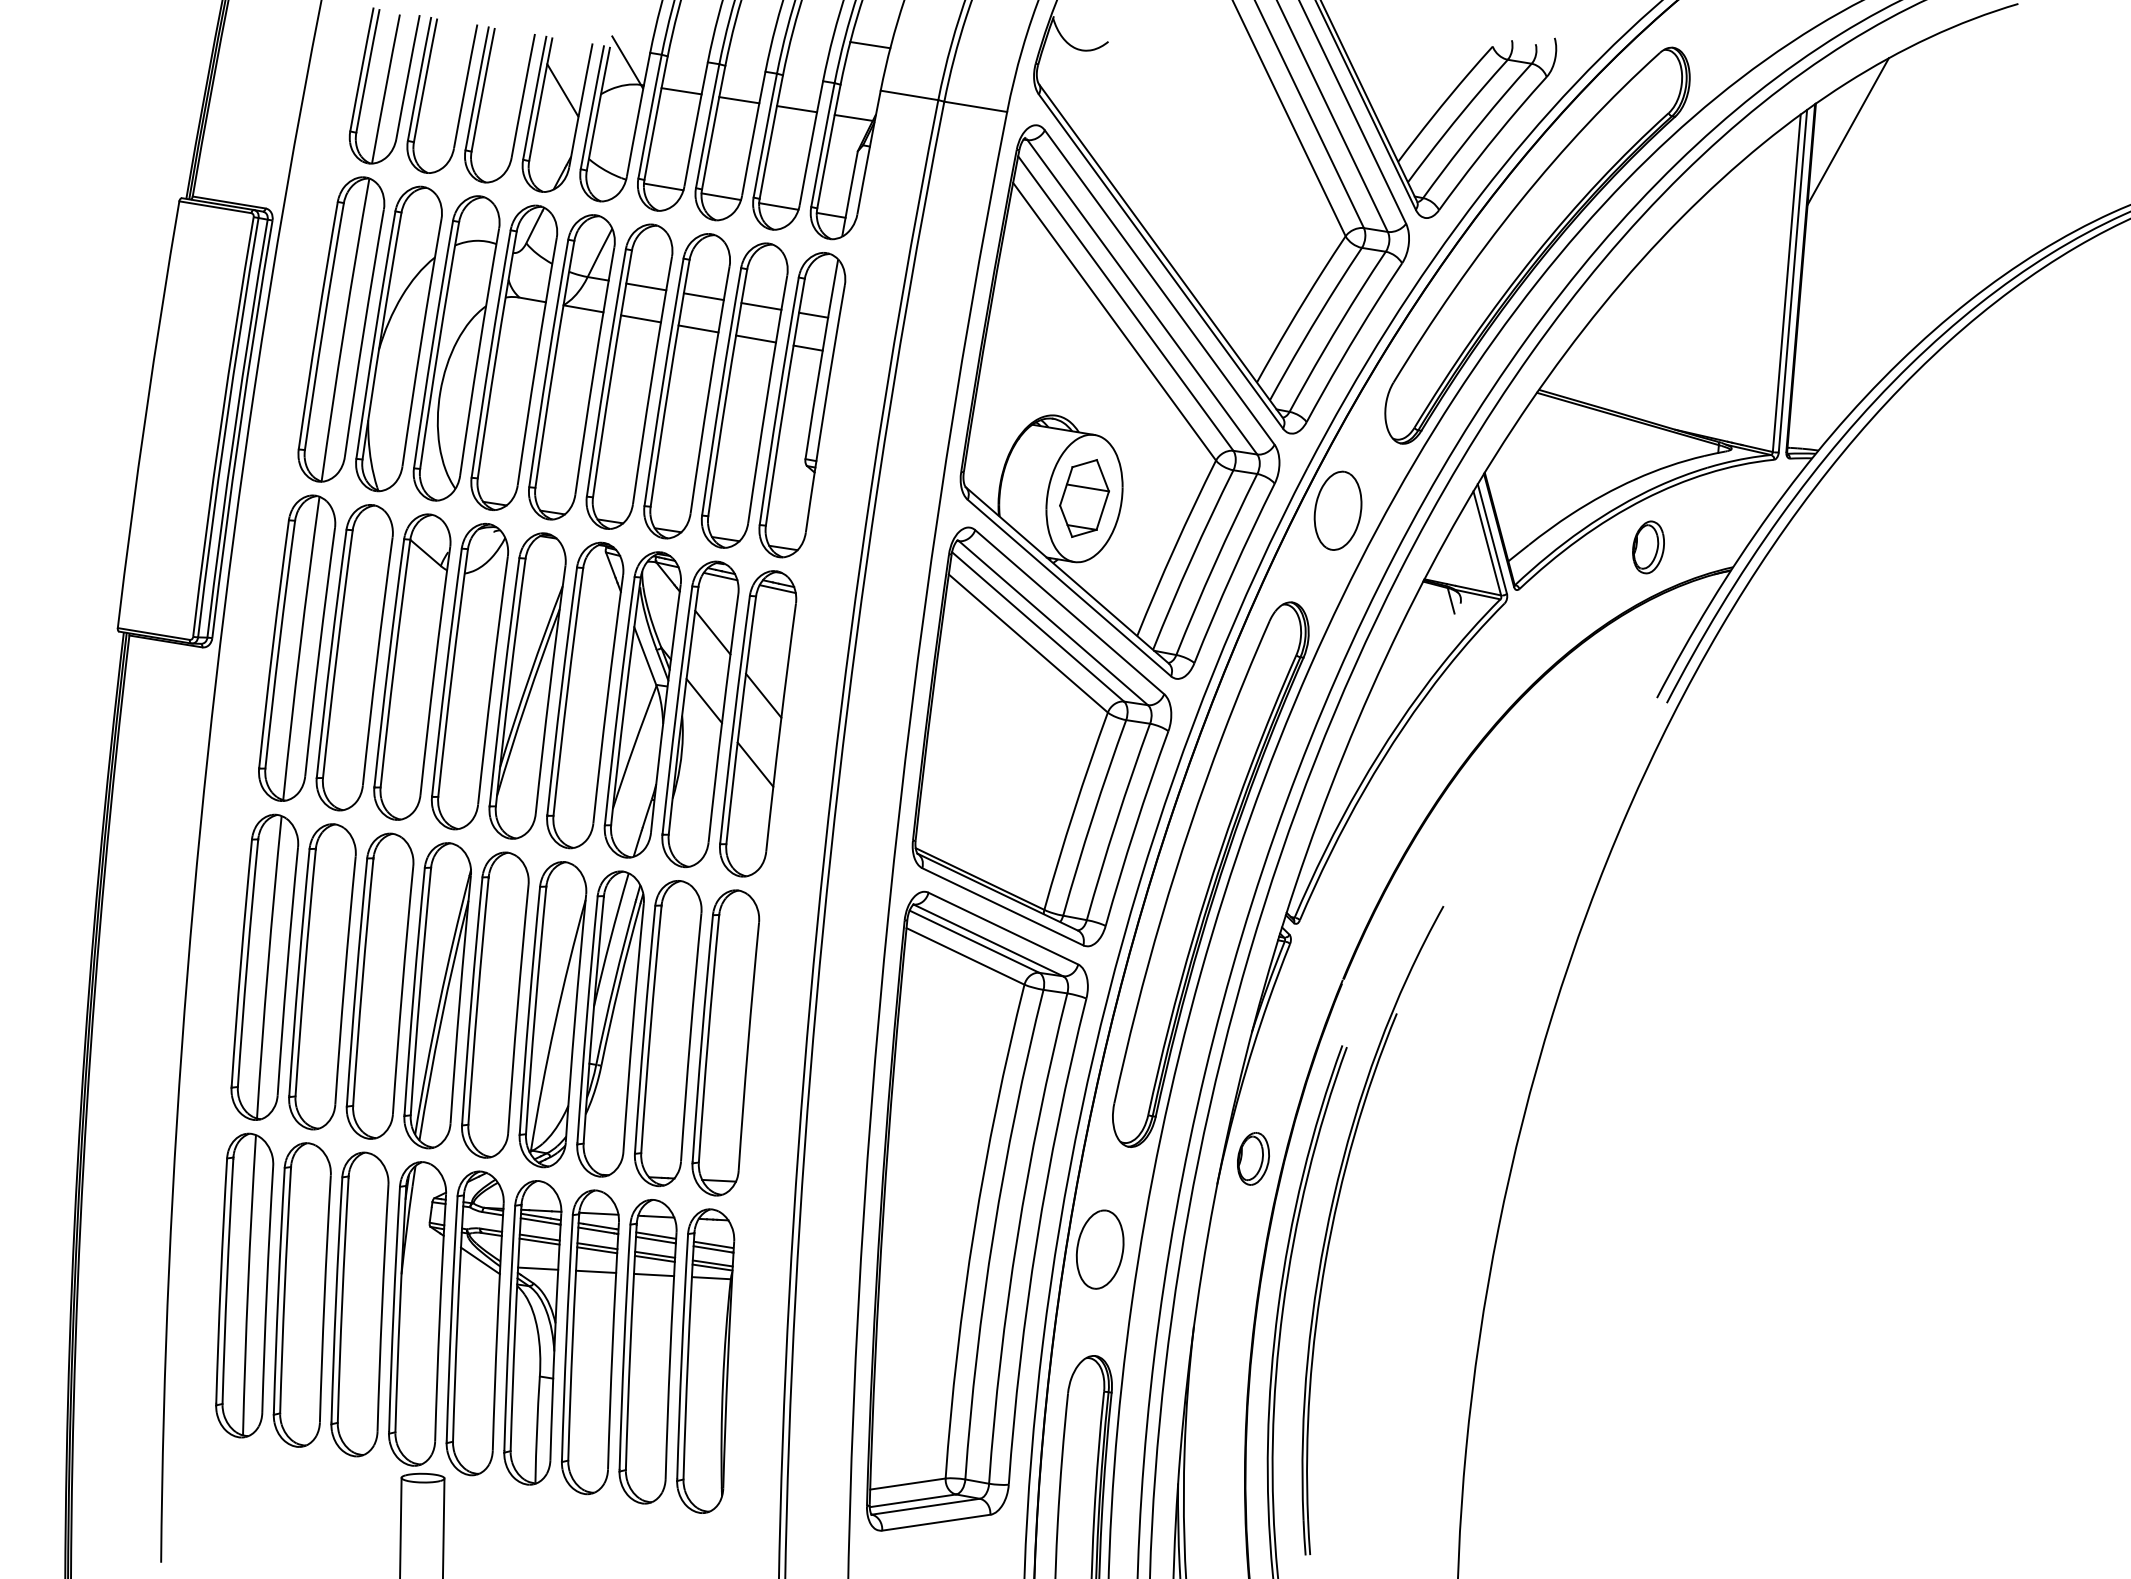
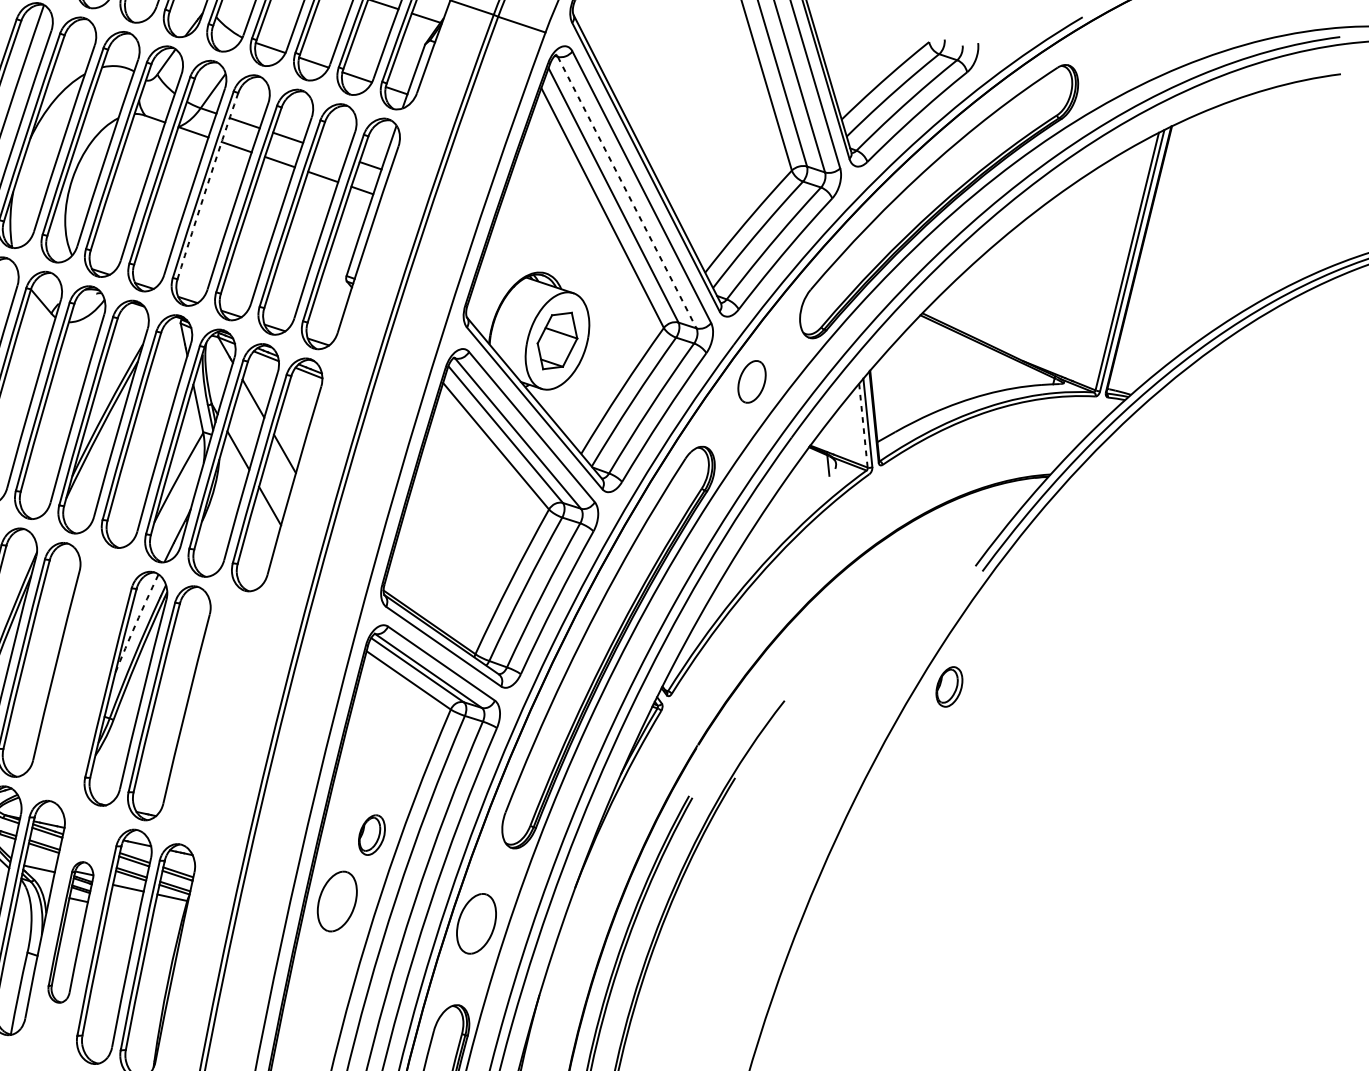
line: (1847, 131) -> (1192, 151), removed
line: (1142, 297) -> (627, 192), solid -> dashed
line: (761, 306) -> (331, 152), removed
arc: (611, 373) -> (207, 185), solid -> dashed
part: (1337, 510) -> (751, 381), size x0.7
line: (1487, 543) -> (863, 425), solid -> dashed
part: (1648, 547) -> (949, 686), moved
arc: (610, 940) -> (136, 624), solid -> dashed
part: (552, 1014) -> (82, 674), removed
part: (725, 1042) -> (212, 717), removed
part: (1253, 1158) -> (372, 834), moved
part: (919, 1249) -> (336, 901), added
part: (590, 1342) -> (70, 932), size x0.6

